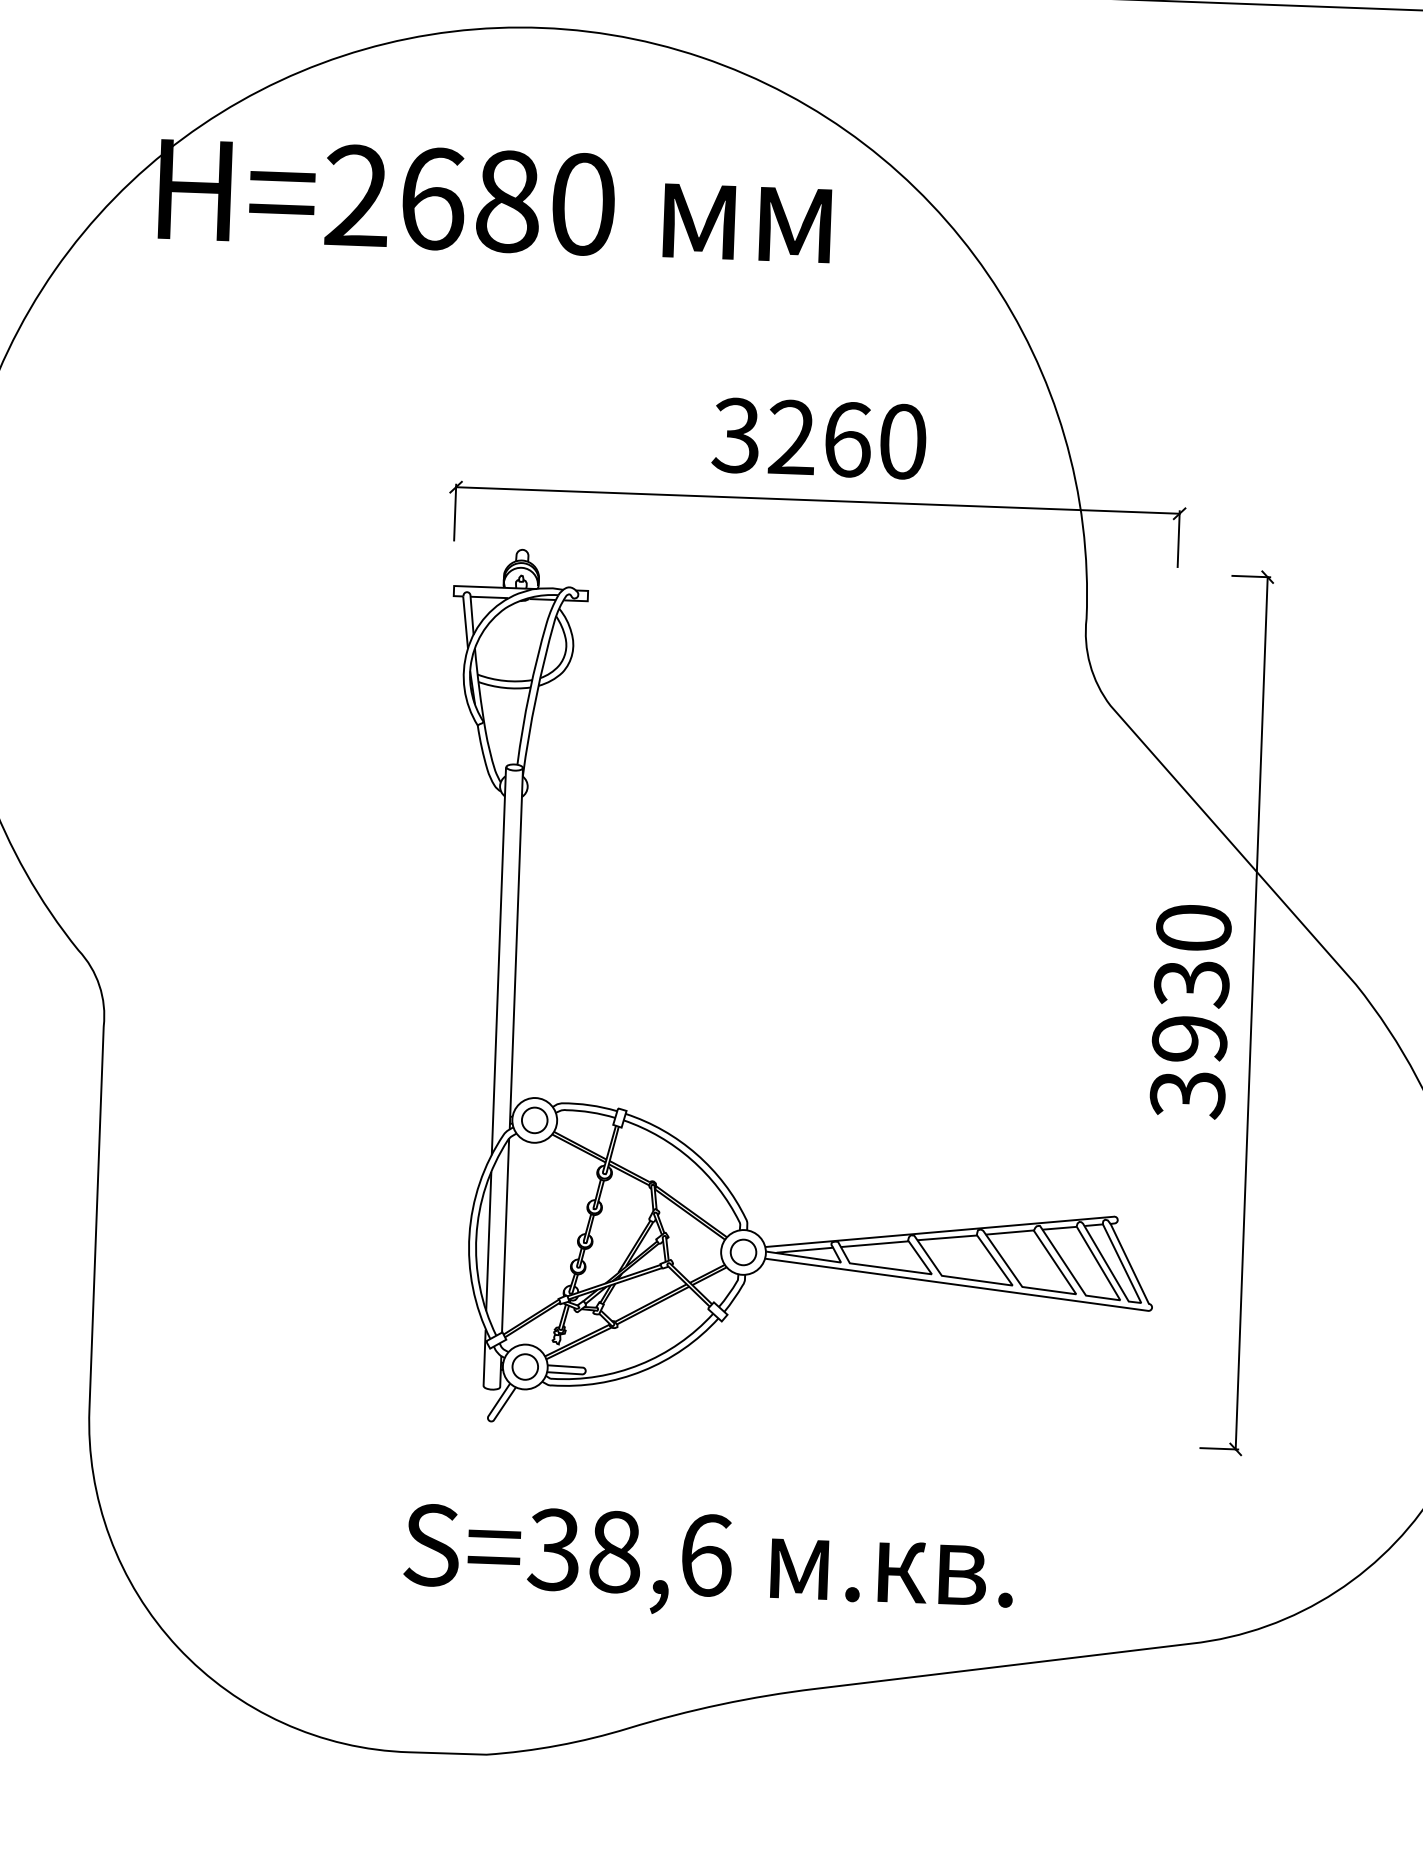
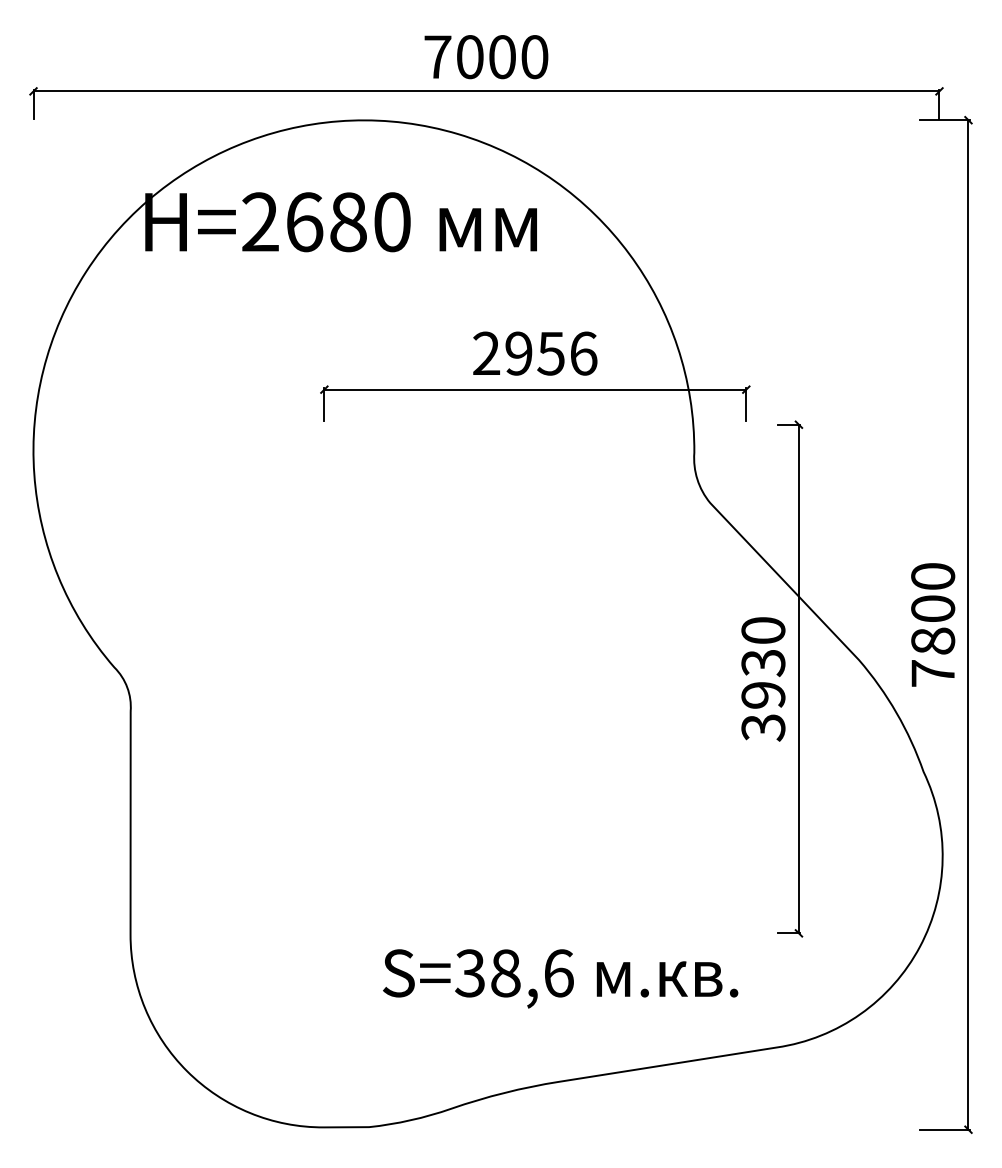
text: (818, 438) -> (534, 353), 3260 -> 2956
part: (688, 1144) -> (473, 767), removed
text: (708, 1564) -> (560, 978), moved

